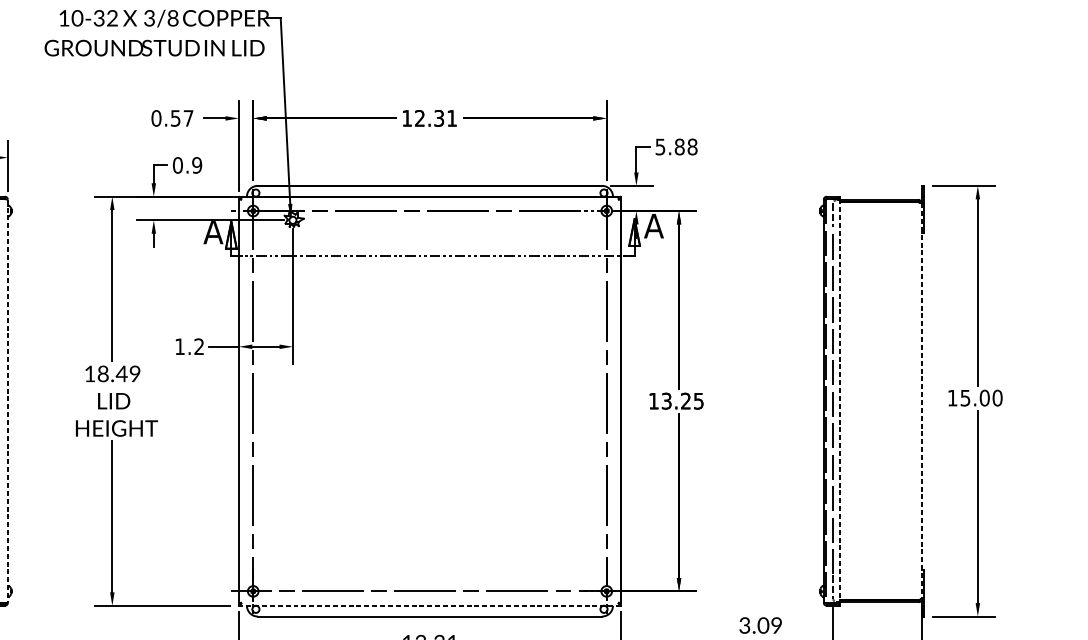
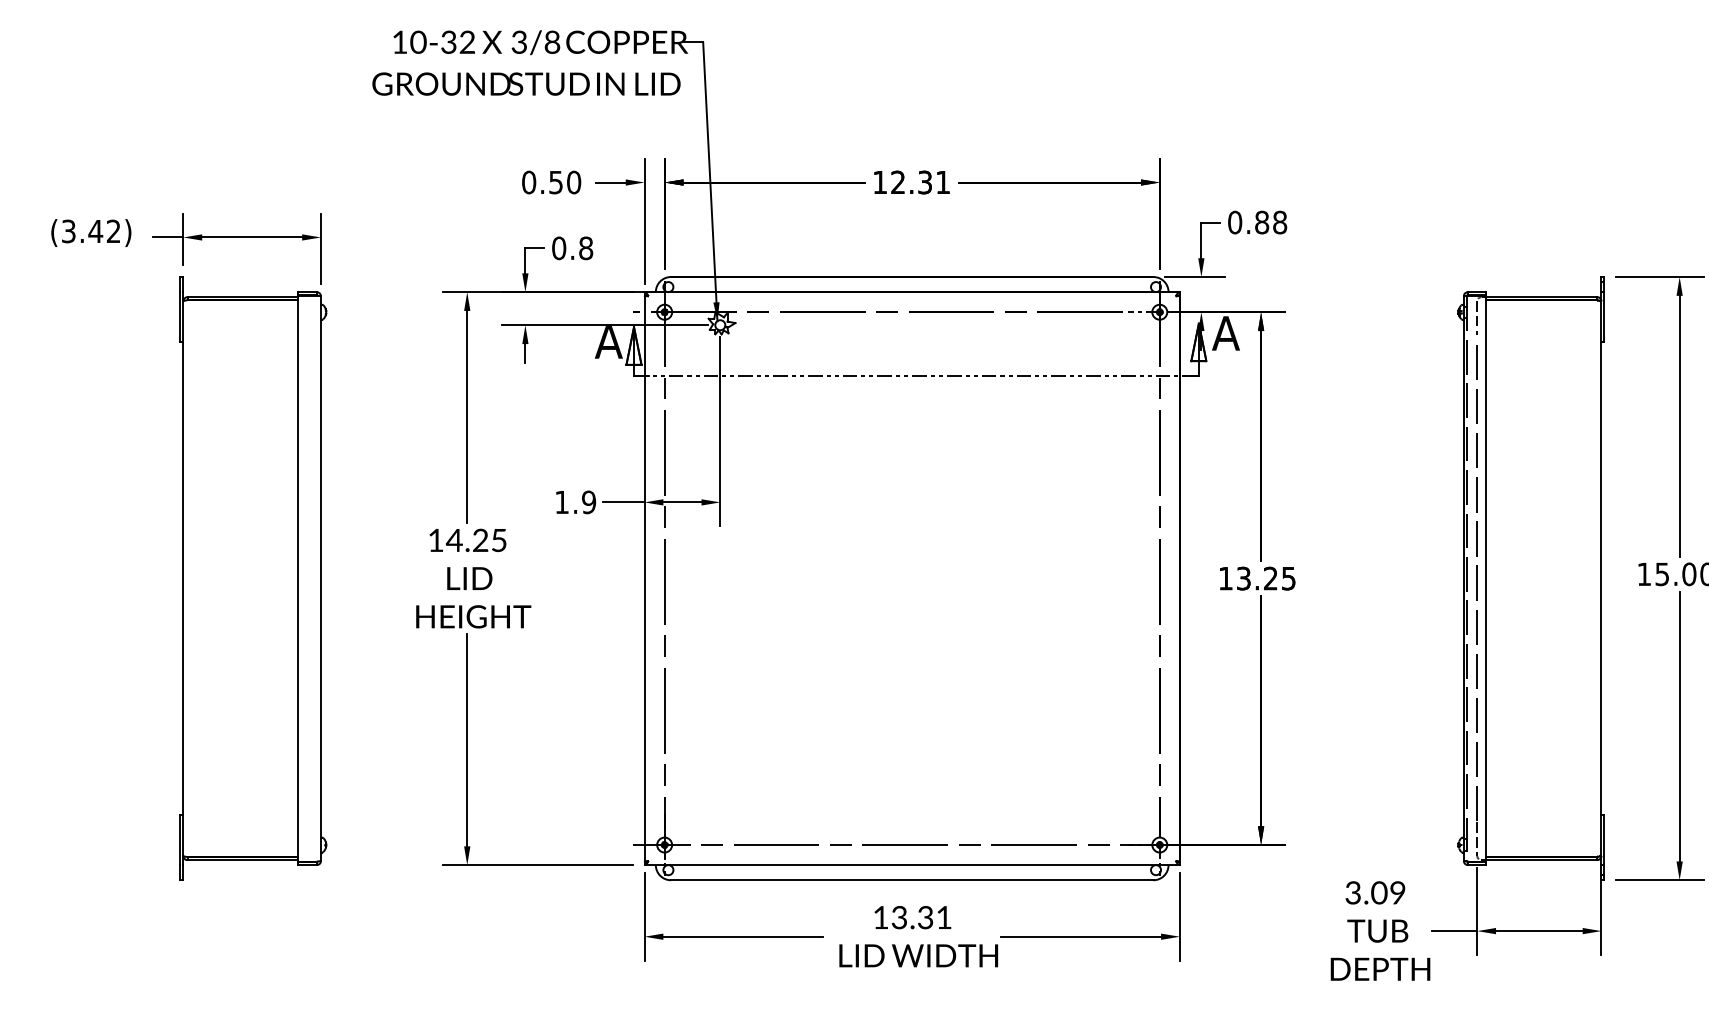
text: (188, 118) -> (574, 182), 0.57 -> 0.50
text: (660, 146) -> (1235, 222), 5.88 -> 0.88
text: (197, 165) -> (586, 248), 0.9 -> 0.8
text: (199, 346) -> (589, 502), 1.2 -> 1.9
text: (118, 373) -> (475, 540), 18.49 -> 14.25
line: (7, 401) -> (320, 579), dashed -> solid
line: (839, 401) -> (1486, 578), dashed -> solid
line: (922, 401) -> (1601, 579), dashed -> solid
line: (430, 606) -> (912, 865), dashed -> solid

